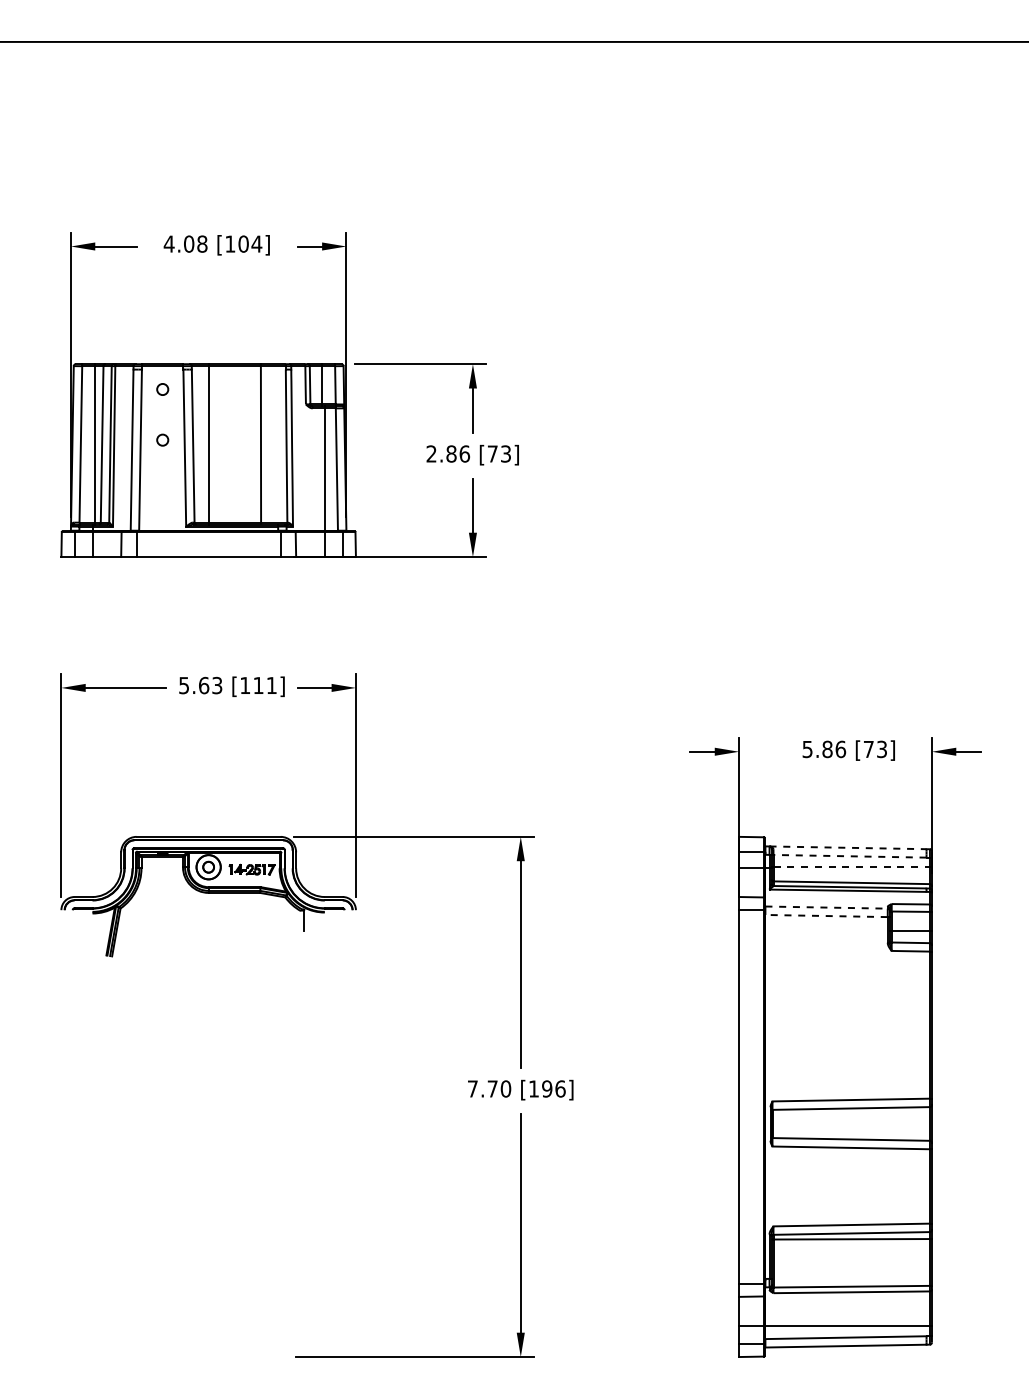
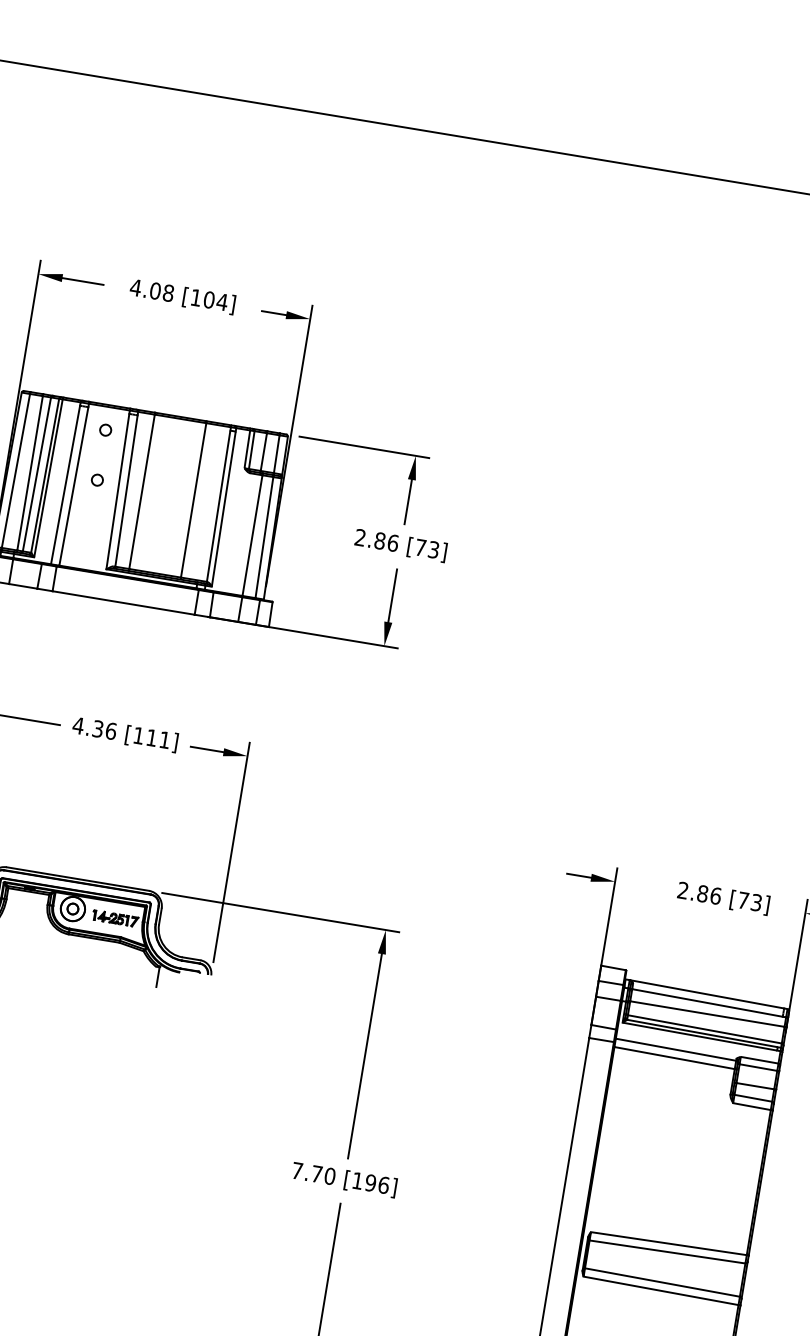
text: (200, 685) -> (94, 728), 5.63 -> 4.36
text: (807, 749) -> (682, 890), 5.86 -> 2.86
line: (848, 847) -> (707, 994), dashed -> solid
line: (850, 856) -> (707, 1003), dashed -> solid
line: (852, 867) -> (708, 1014), dashed -> solid
line: (827, 907) -> (676, 1049), dashed -> solid
line: (826, 916) -> (674, 1058), dashed -> solid

